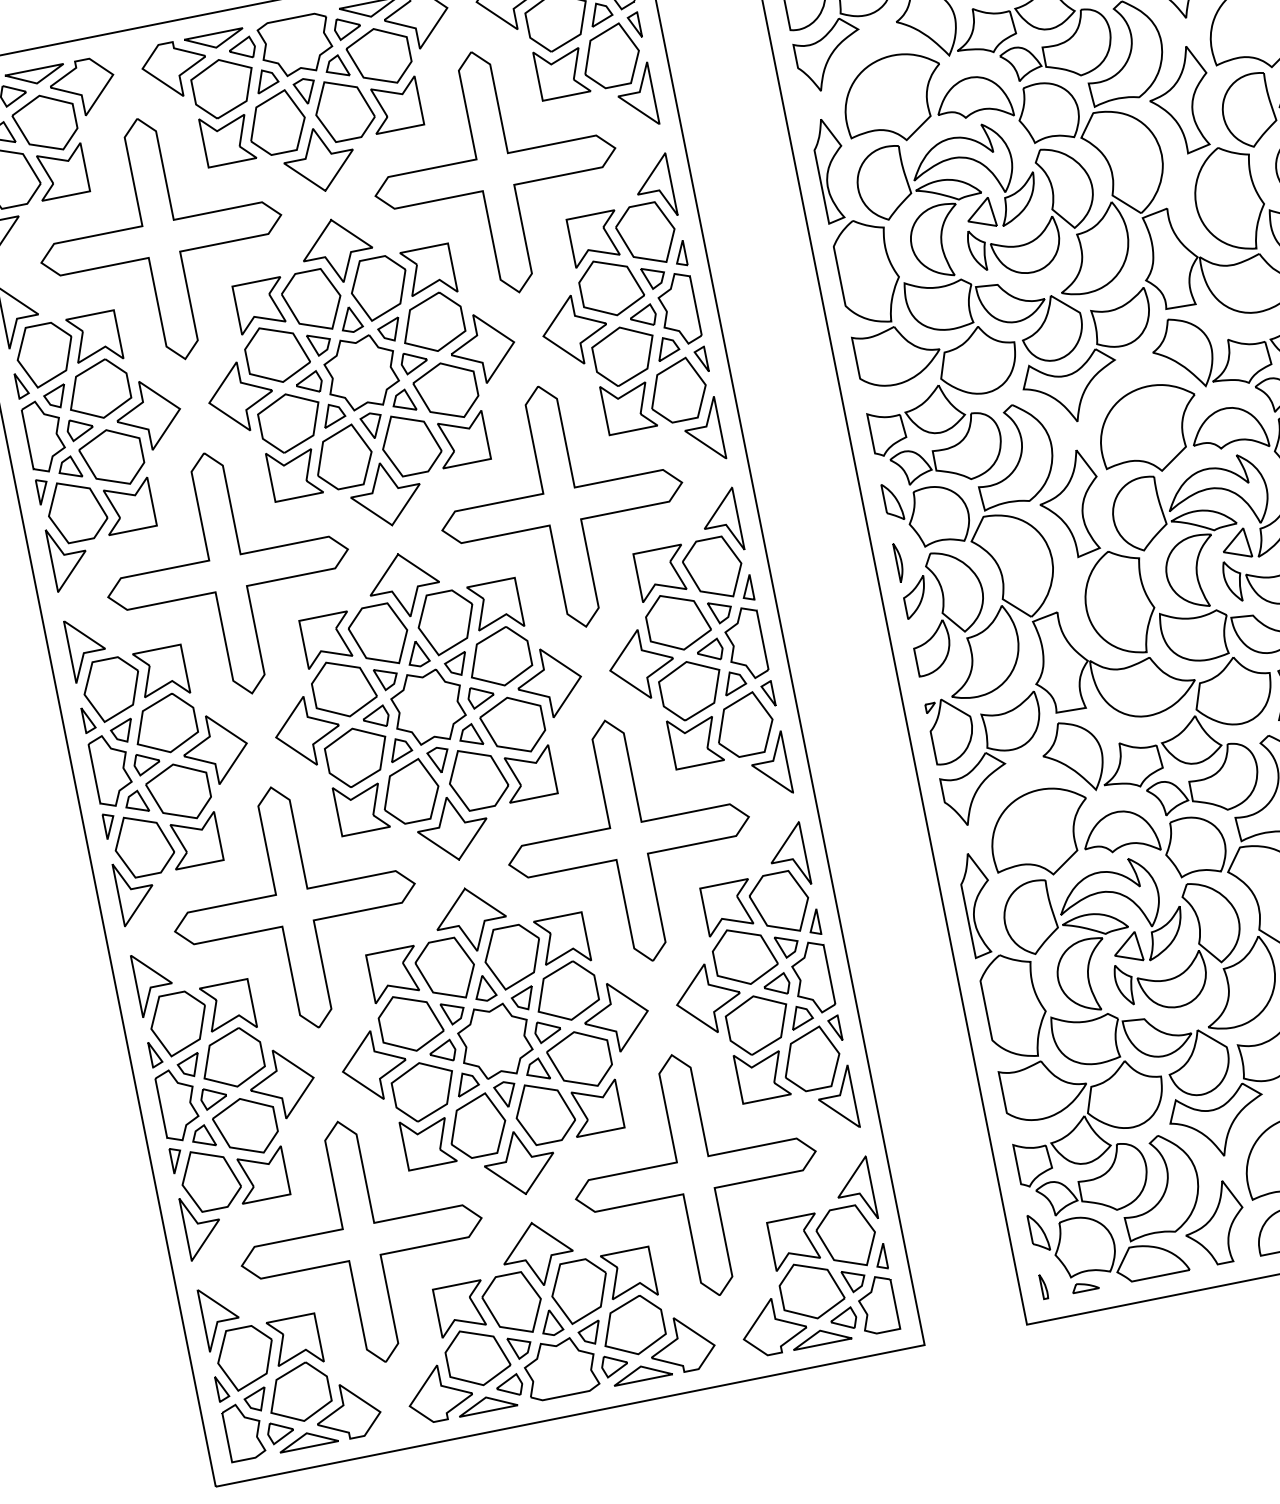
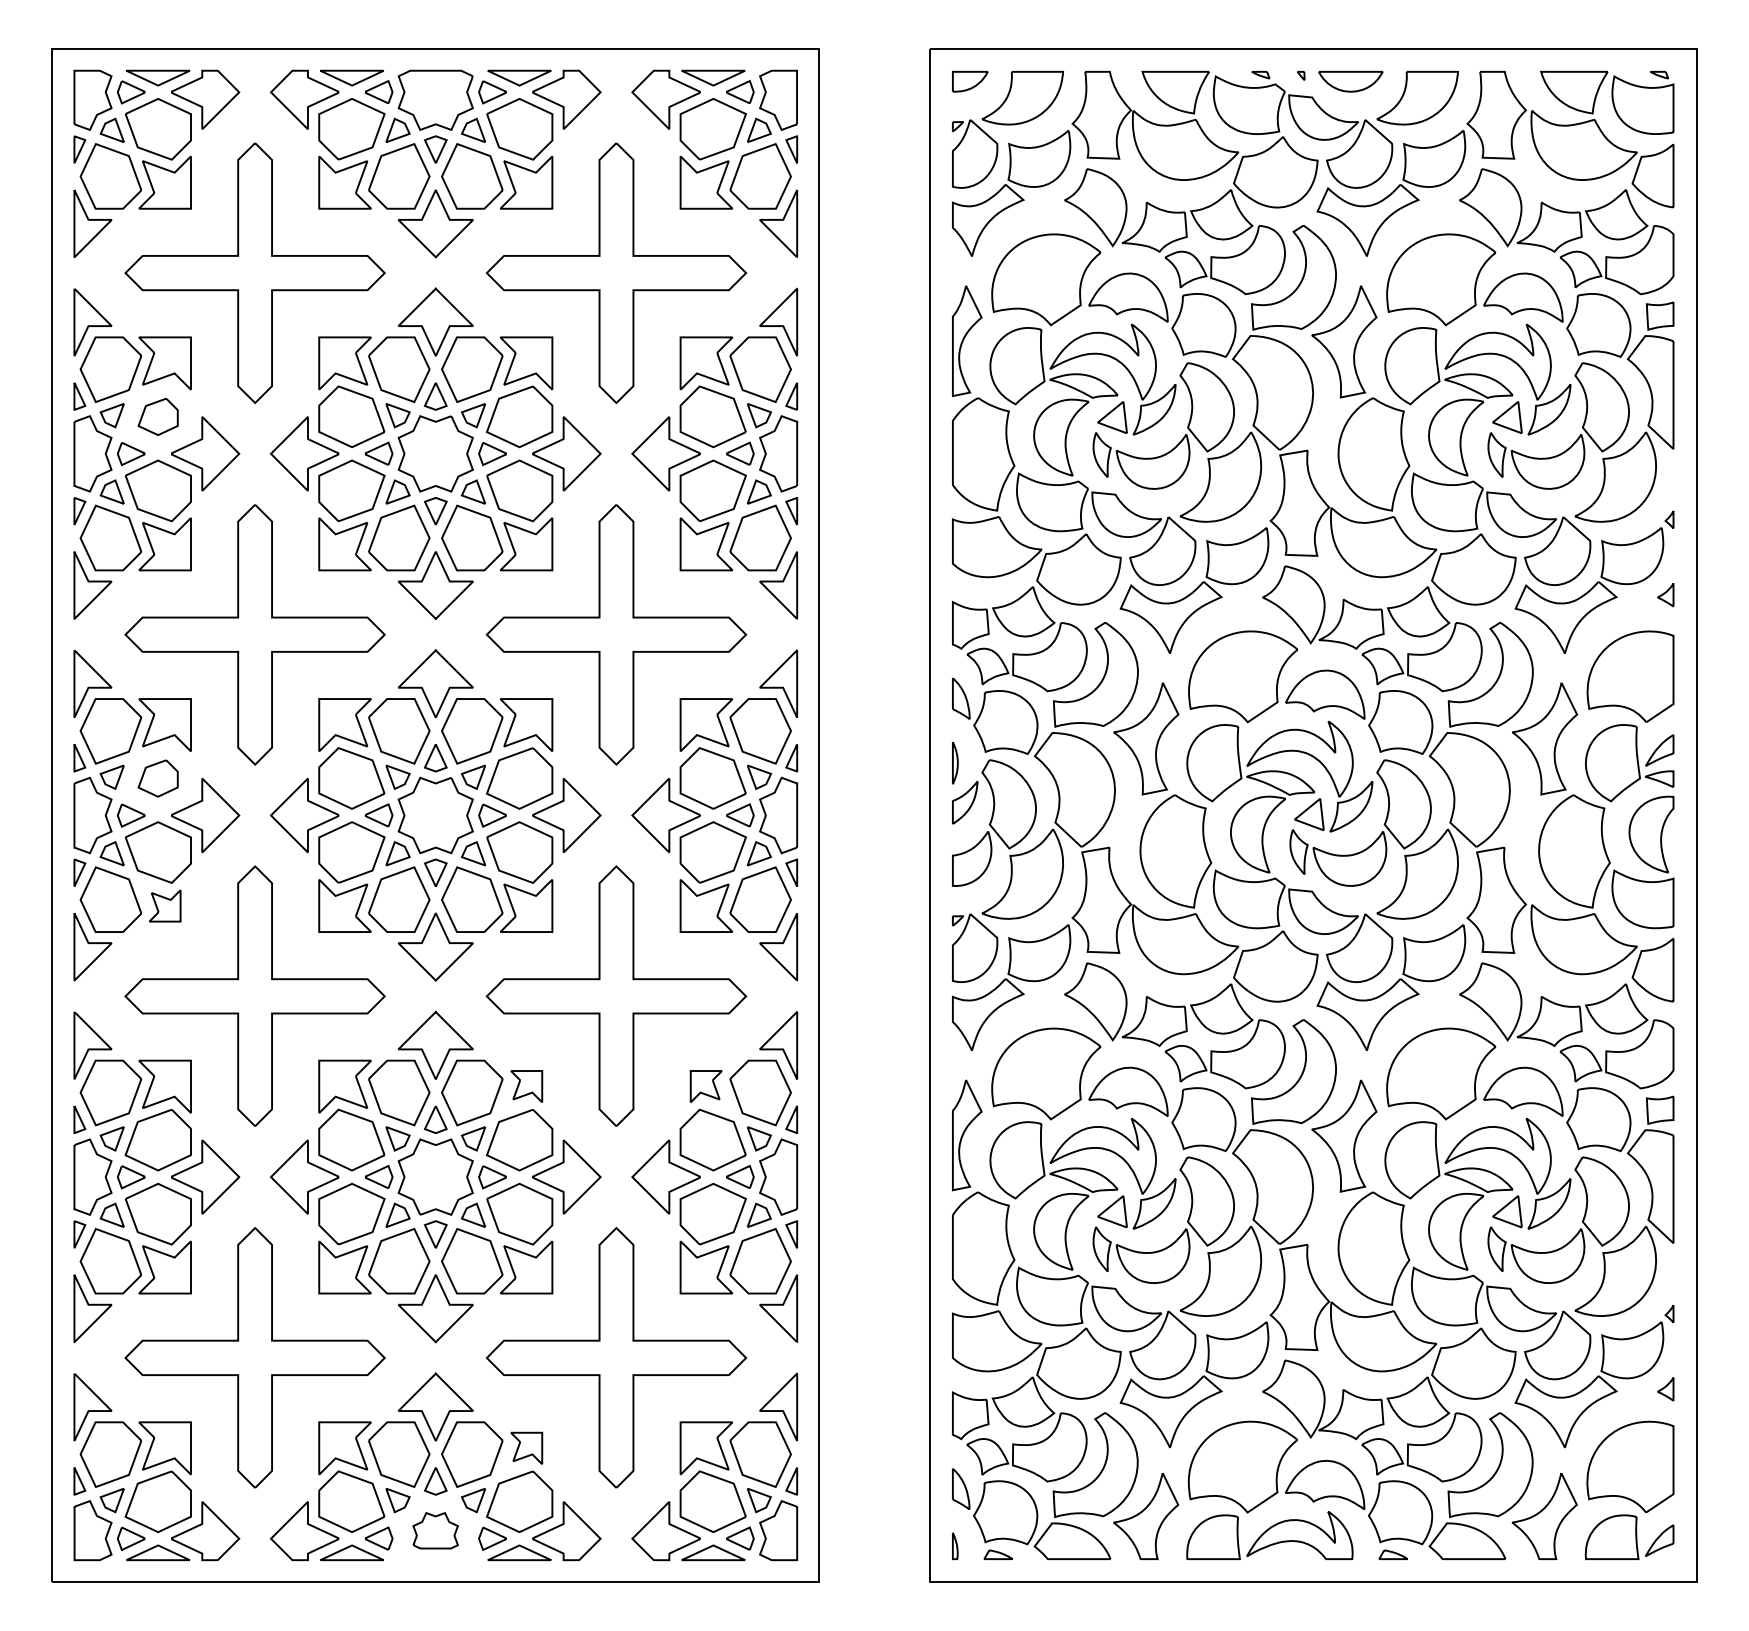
part: (97, 389) -> (157, 416), size x0.6
part: (164, 724) -> (157, 778), size x0.6
part: (194, 840) -> (164, 905), size x0.6
part: (728, 907) -> (705, 1086), size x0.6
part: (562, 940) -> (526, 1086), size x0.6
part: (629, 1275) -> (526, 1448), size x0.6
part: (560, 1368) -> (435, 1530), size x0.6

